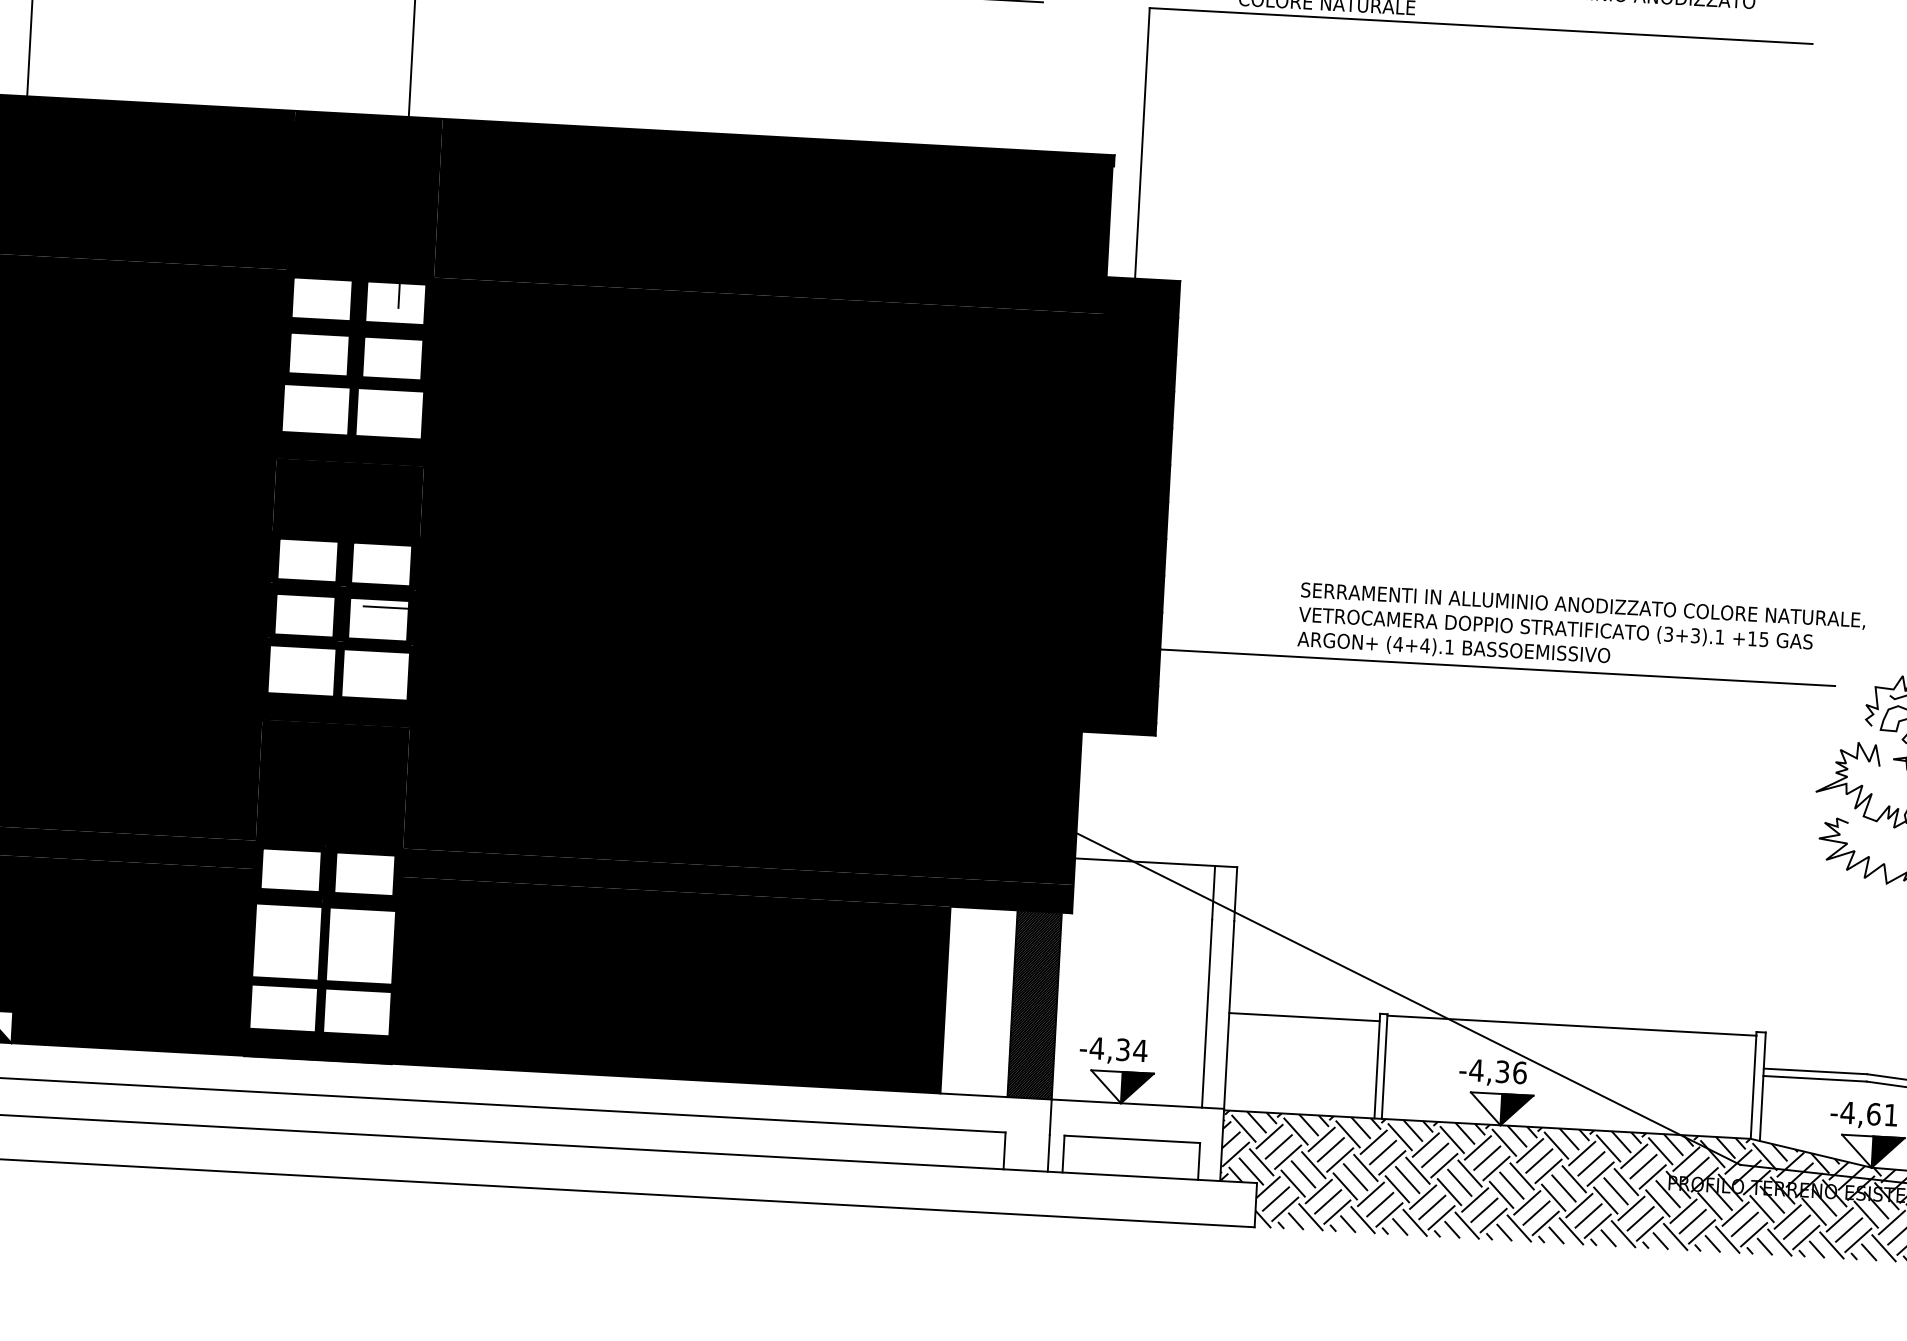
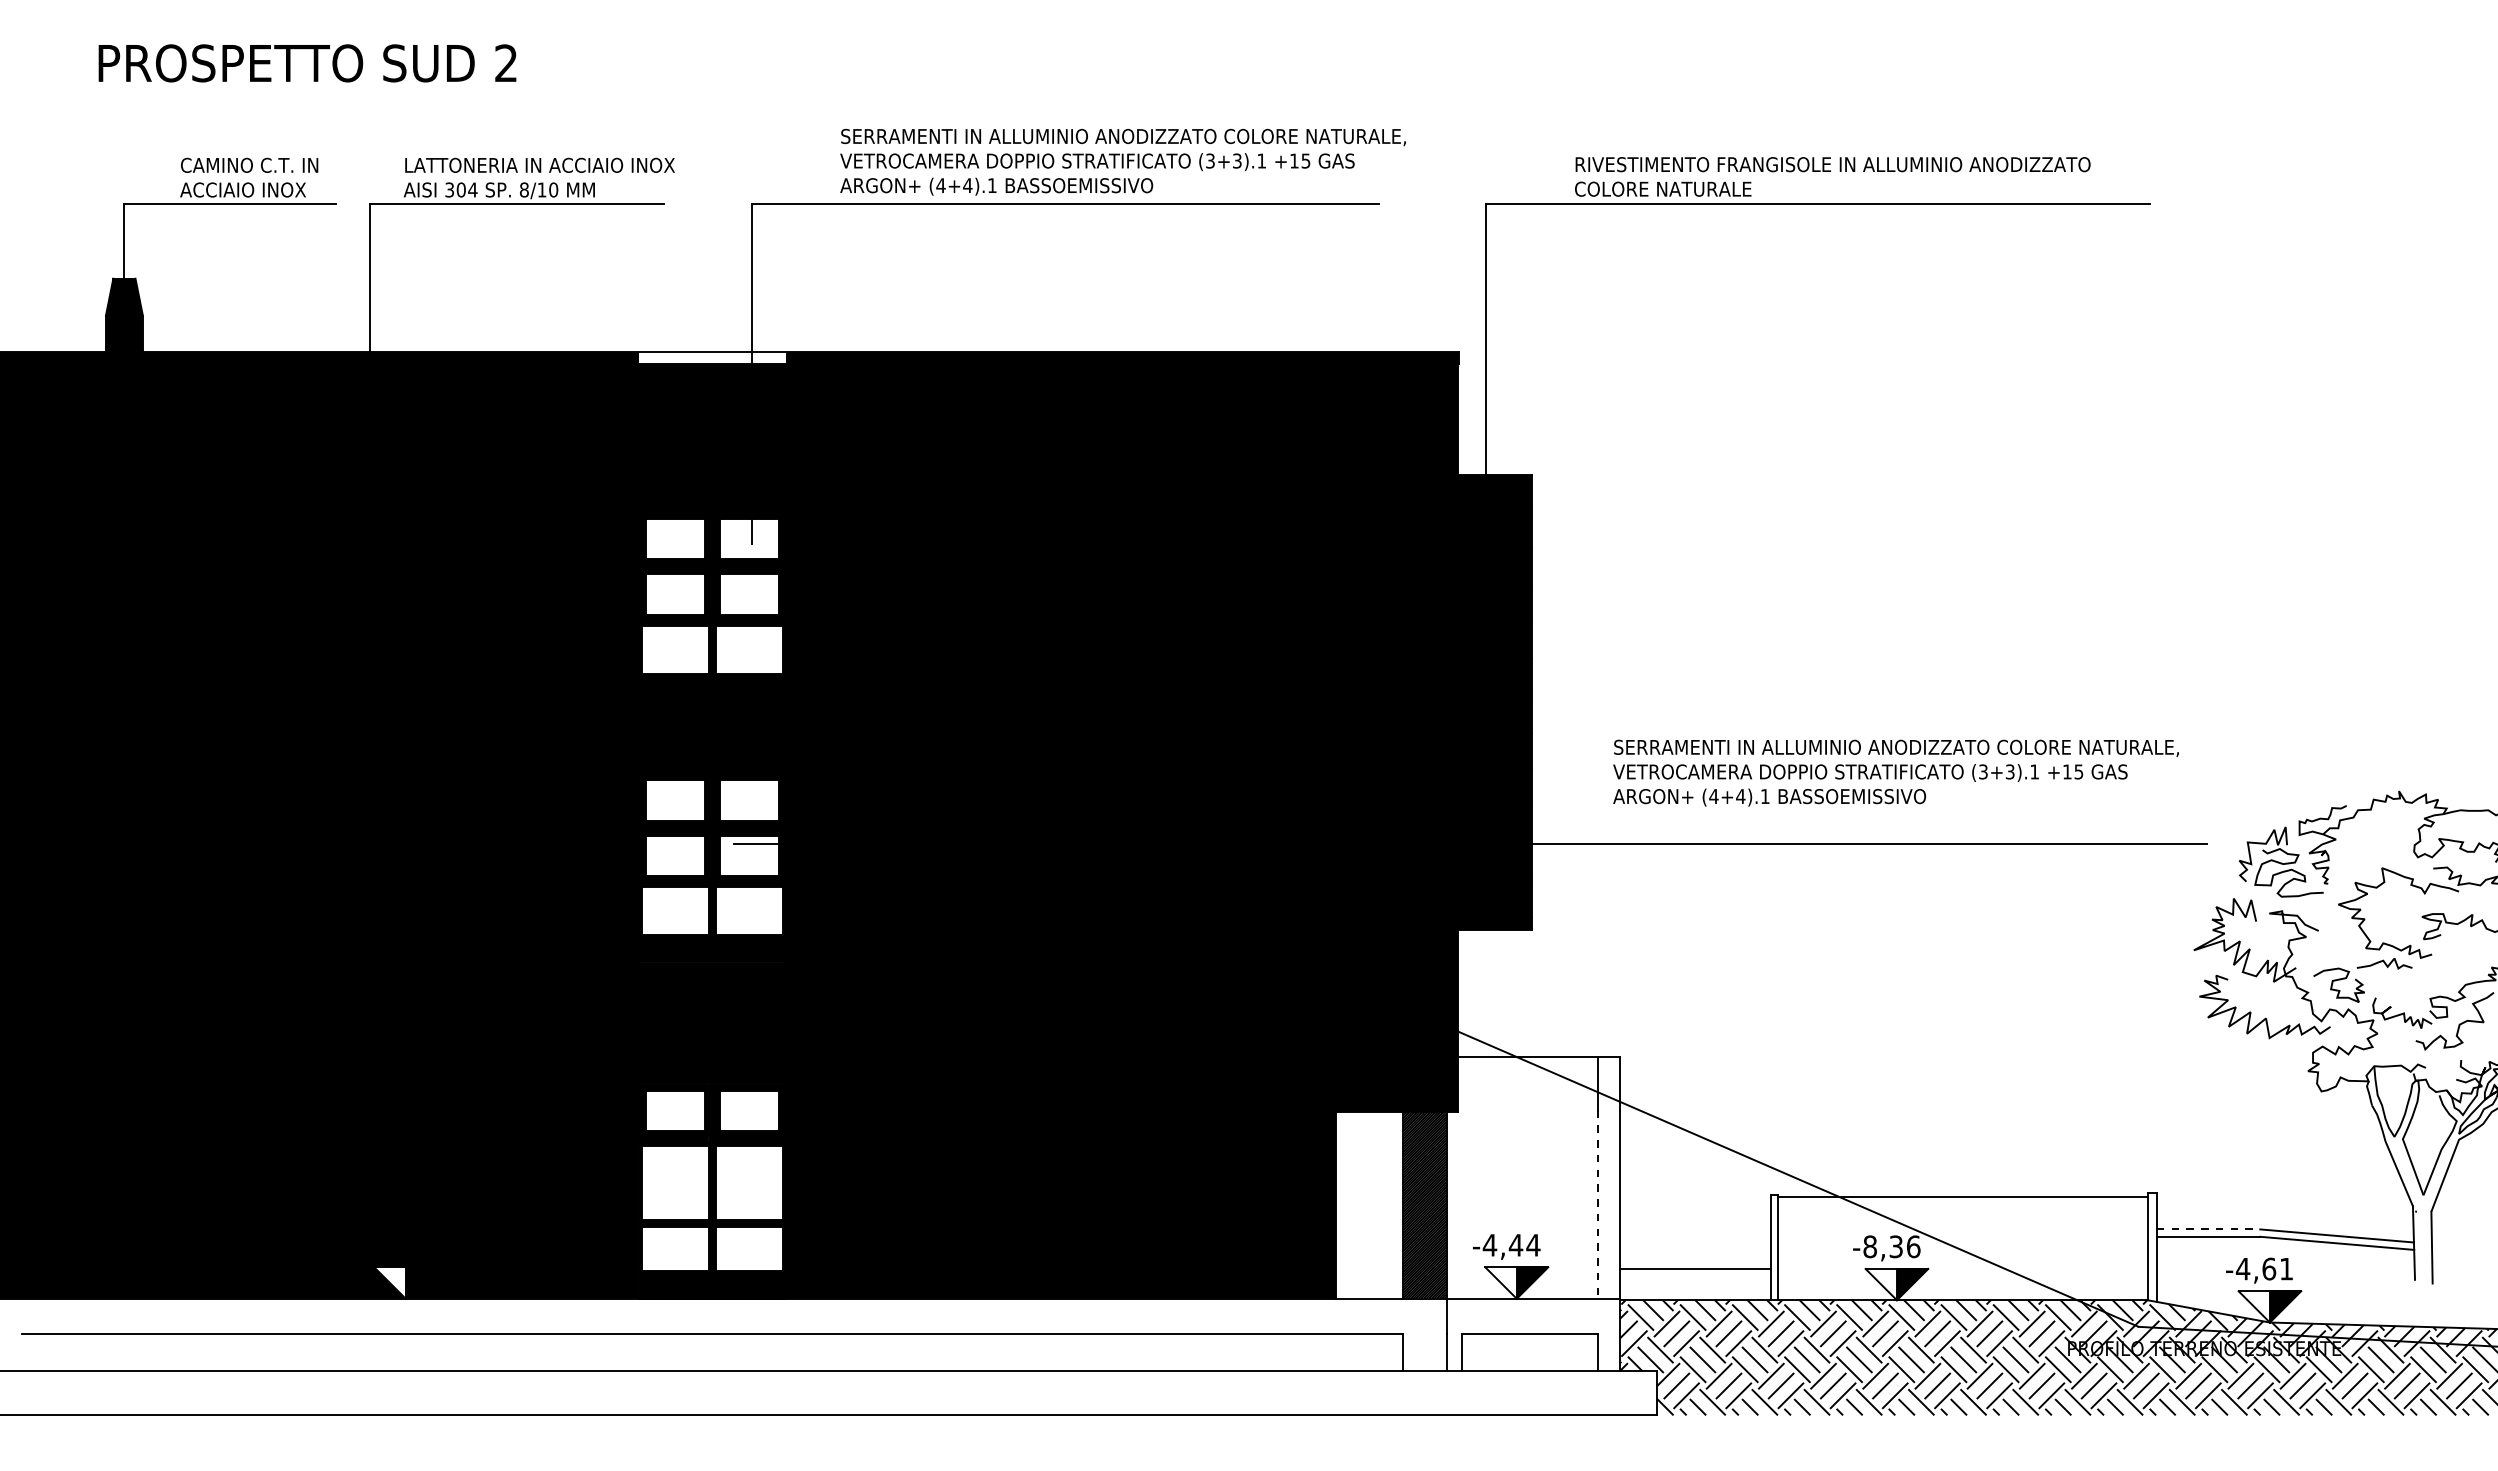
fill: (368, 119) -> (712, 357), removed
text: (1580, 630) -> (1895, 772), moved
line: (1206, 1014) -> (1597, 1205), solid -> dashed
line: (1304, 1016) -> (1695, 1268), moved
text: (1122, 1049) -> (1515, 1245), -4,34 -> -4,44
text: (1476, 1070) -> (1870, 1246), -4,36 -> -8,36
line: (1815, 1071) -> (2208, 1229), solid -> dashed

